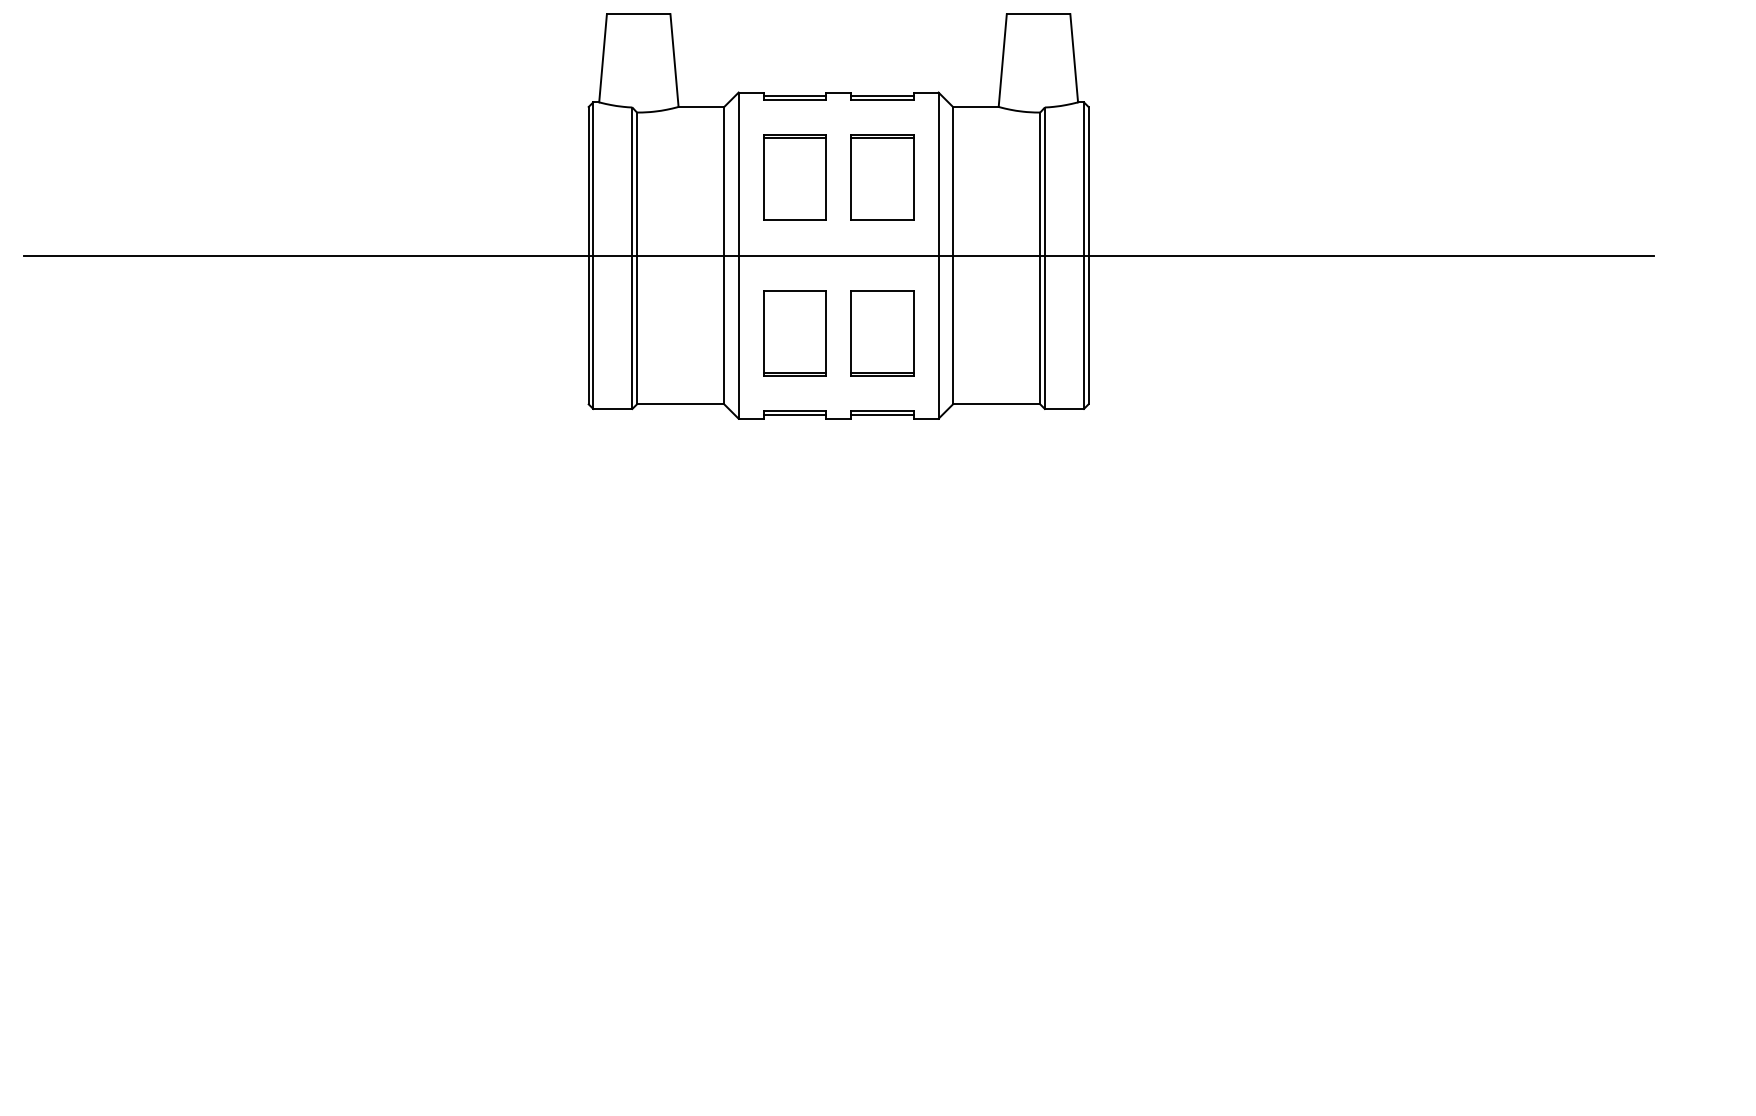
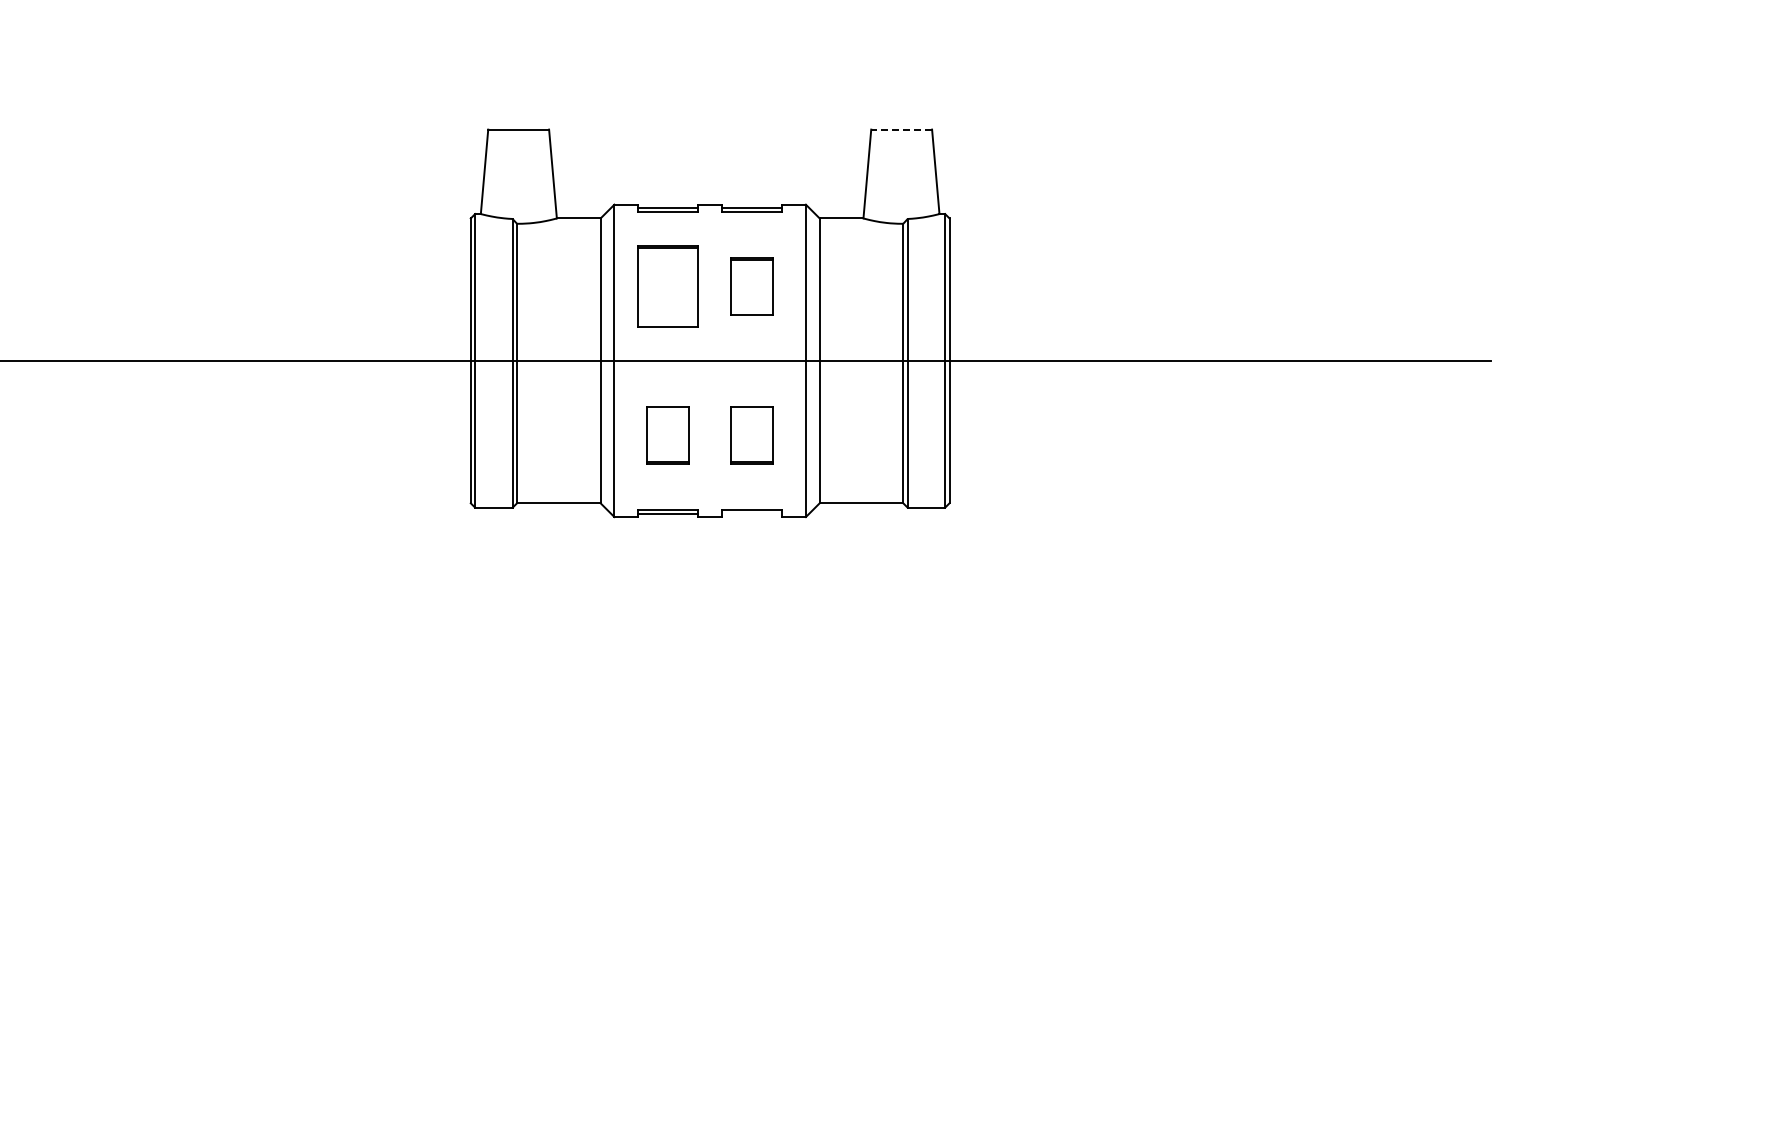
line: (1038, 14) -> (901, 129), solid -> dashed
part: (881, 178) -> (751, 286), size x0.7
part: (794, 333) -> (667, 435), size x0.7
part: (881, 333) -> (751, 435), size x0.7
line: (881, 415) -> (751, 513), removed

